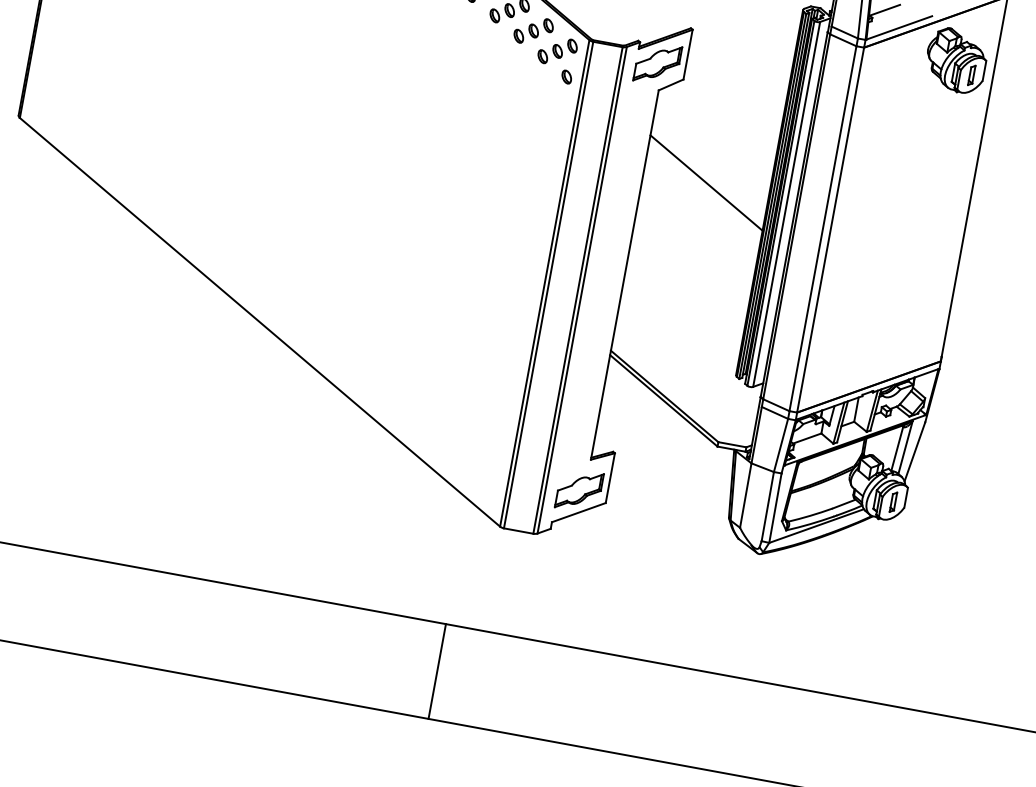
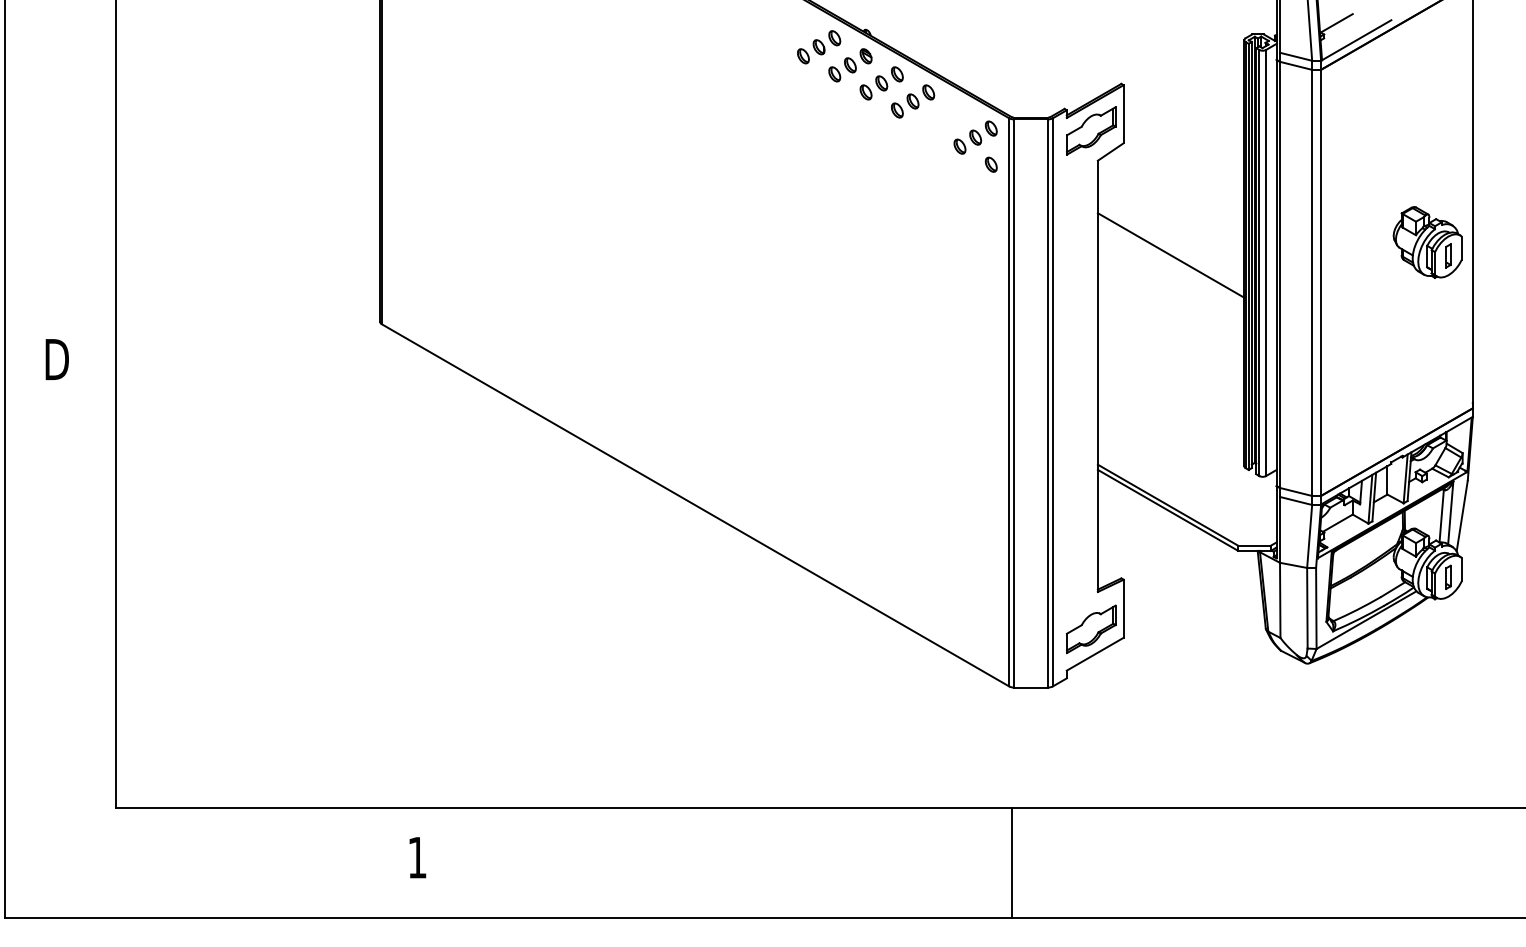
part: (533, 30) -> (944, 119), removed
part: (955, 60) -> (1427, 242), moved
line: (437, 671) -> (1012, 862), moved

